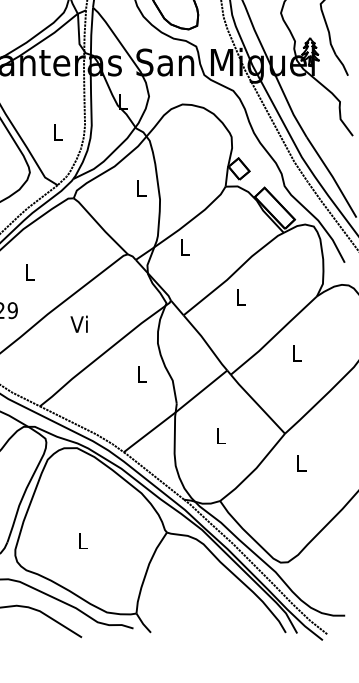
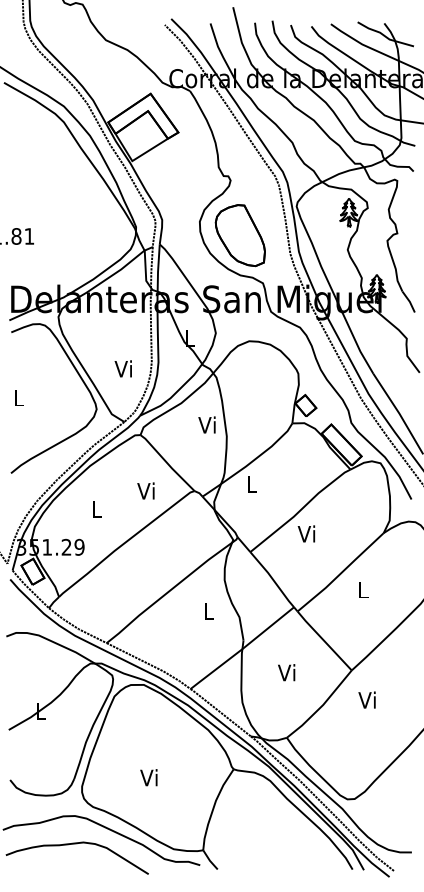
text: (55, 131) -> (122, 368), L -> Vi
text: (139, 187) -> (206, 424), L -> Vi
text: (239, 296) -> (306, 533), L -> Vi
text: (78, 323) -> (145, 490), moved
text: (219, 435) -> (286, 672), L -> Vi
text: (299, 462) -> (366, 699), L -> Vi
text: (81, 540) -> (148, 777), L -> Vi

